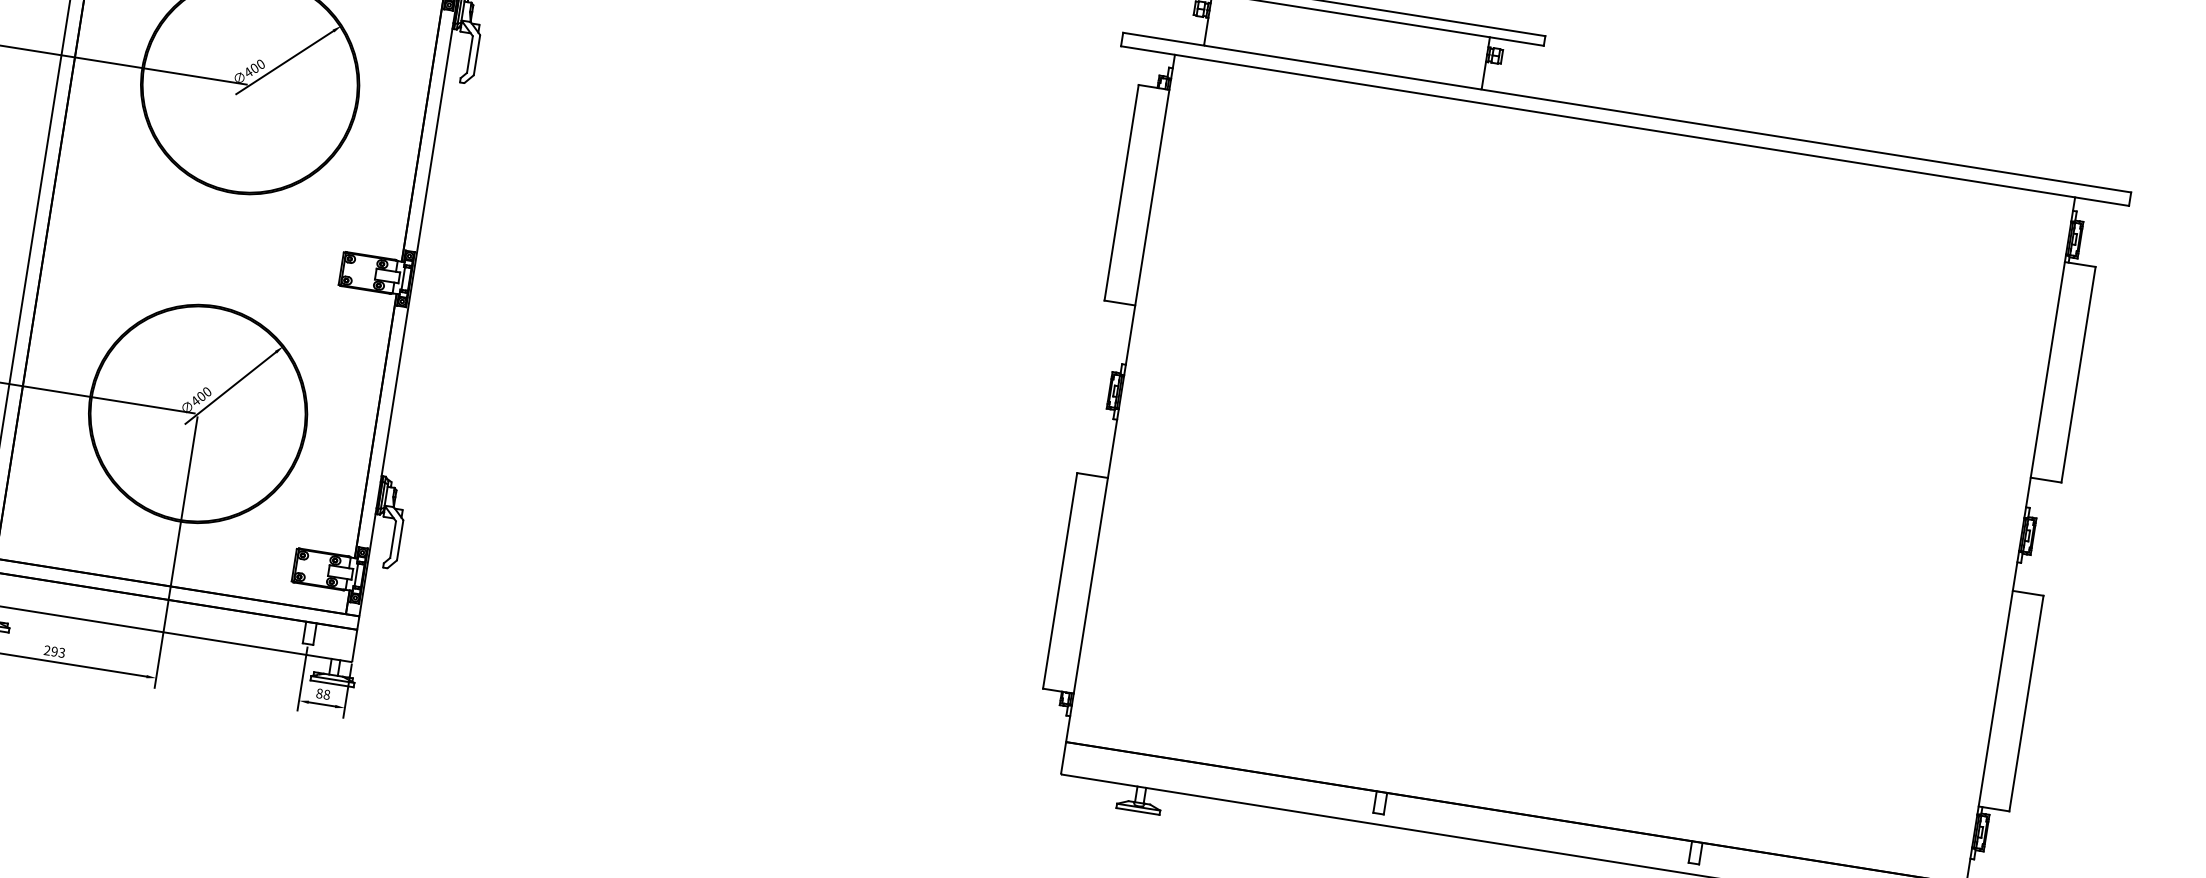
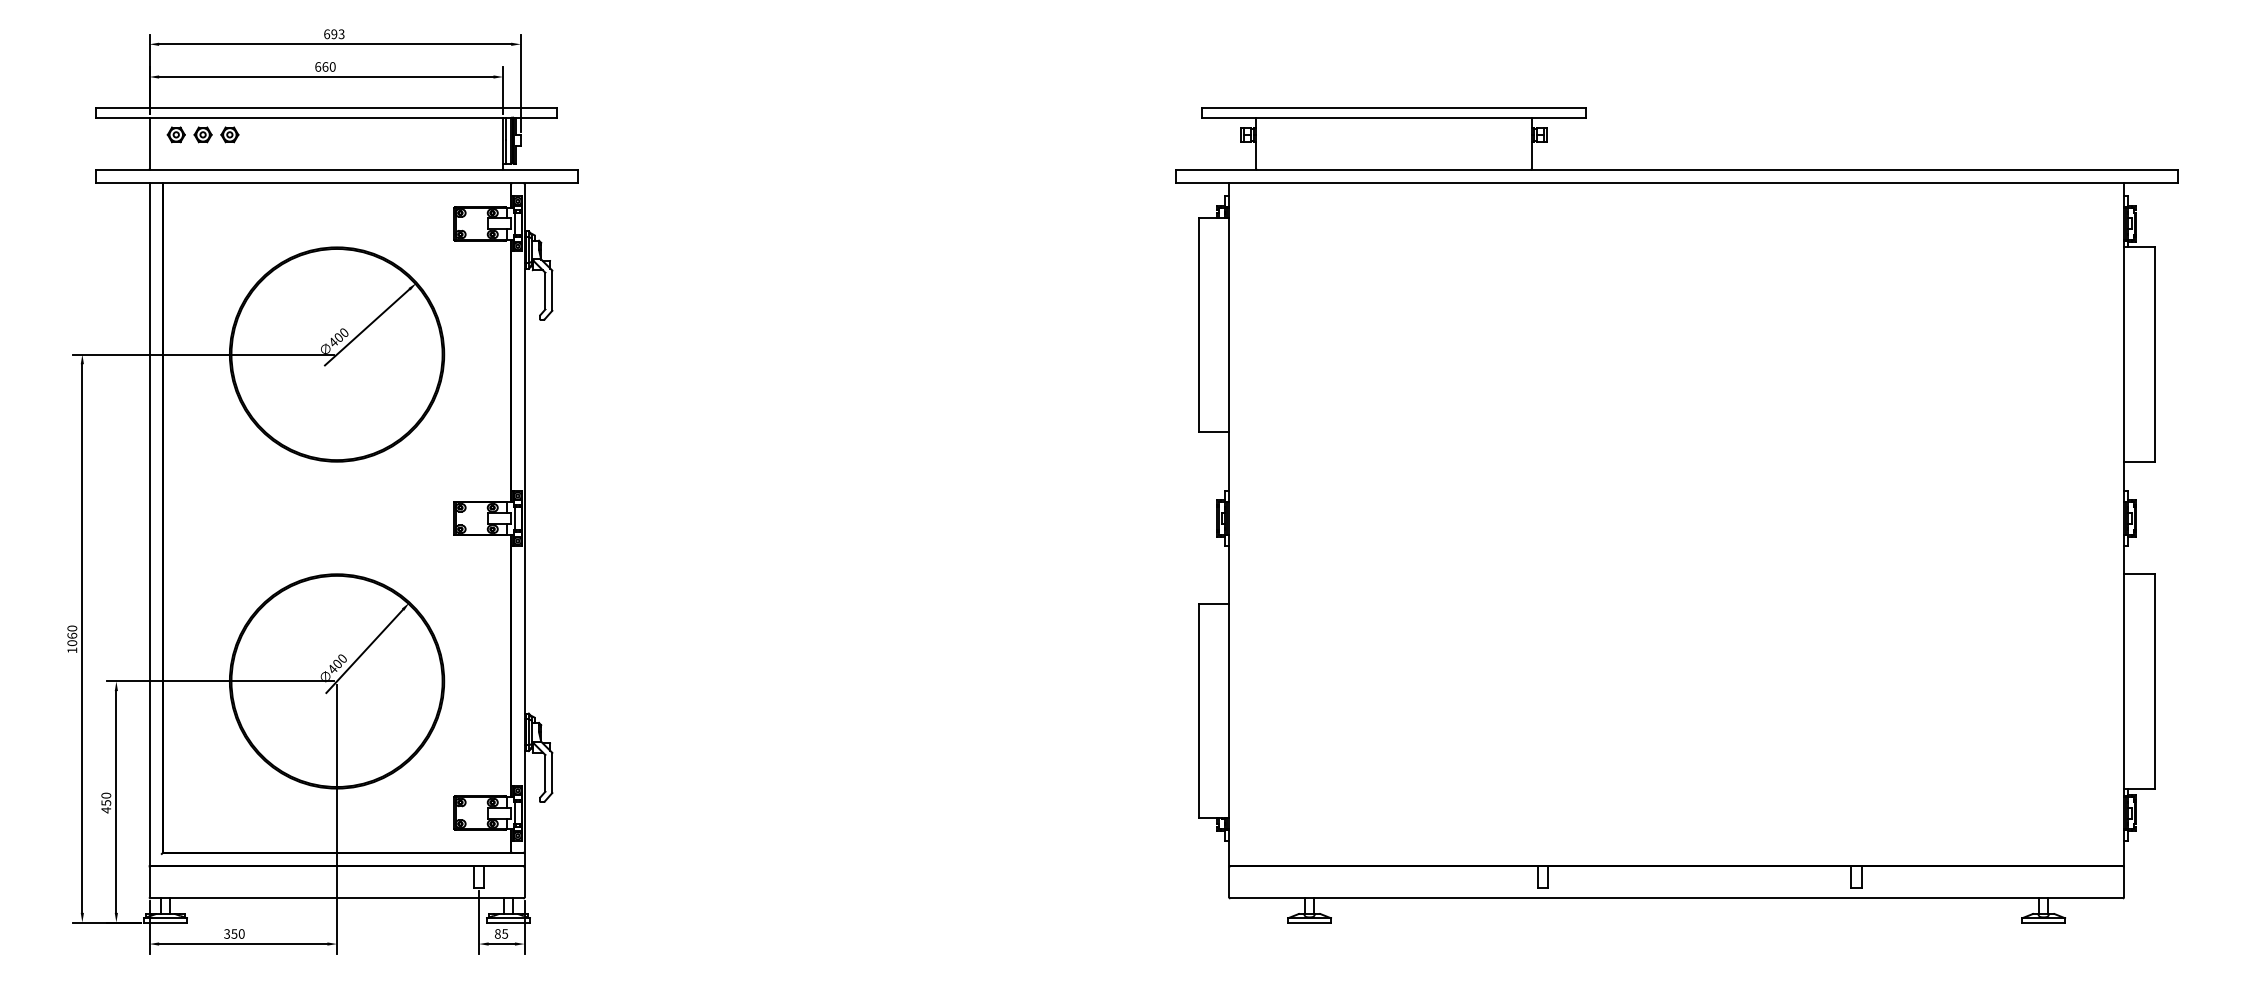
text: (54, 651) -> (234, 933), 293 -> 350
text: (327, 694) -> (505, 933), 88 -> 85

